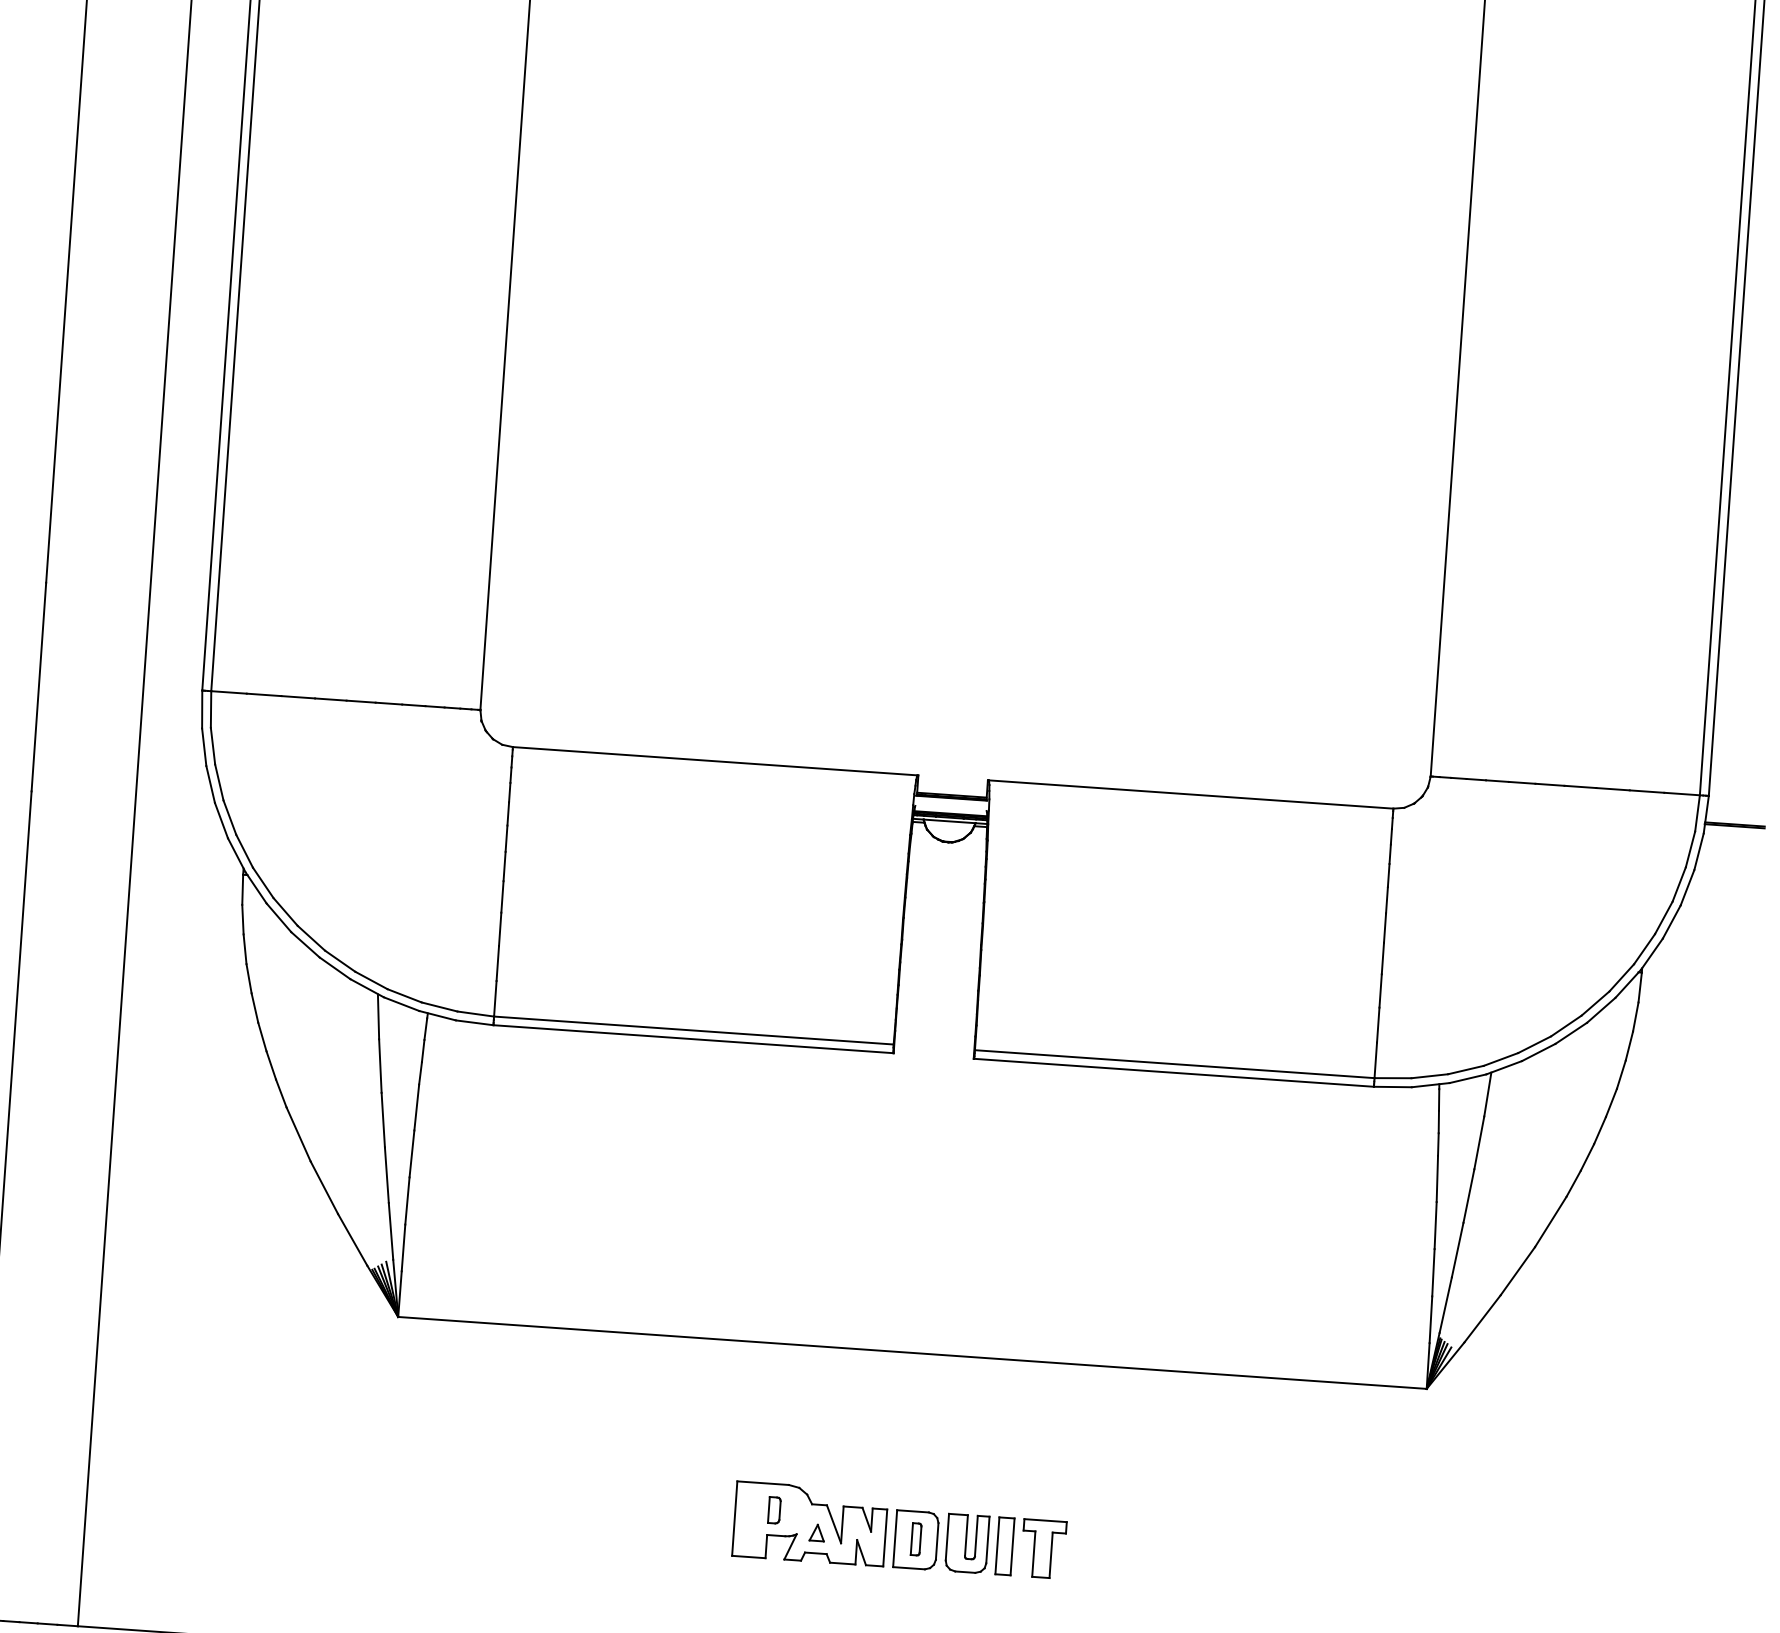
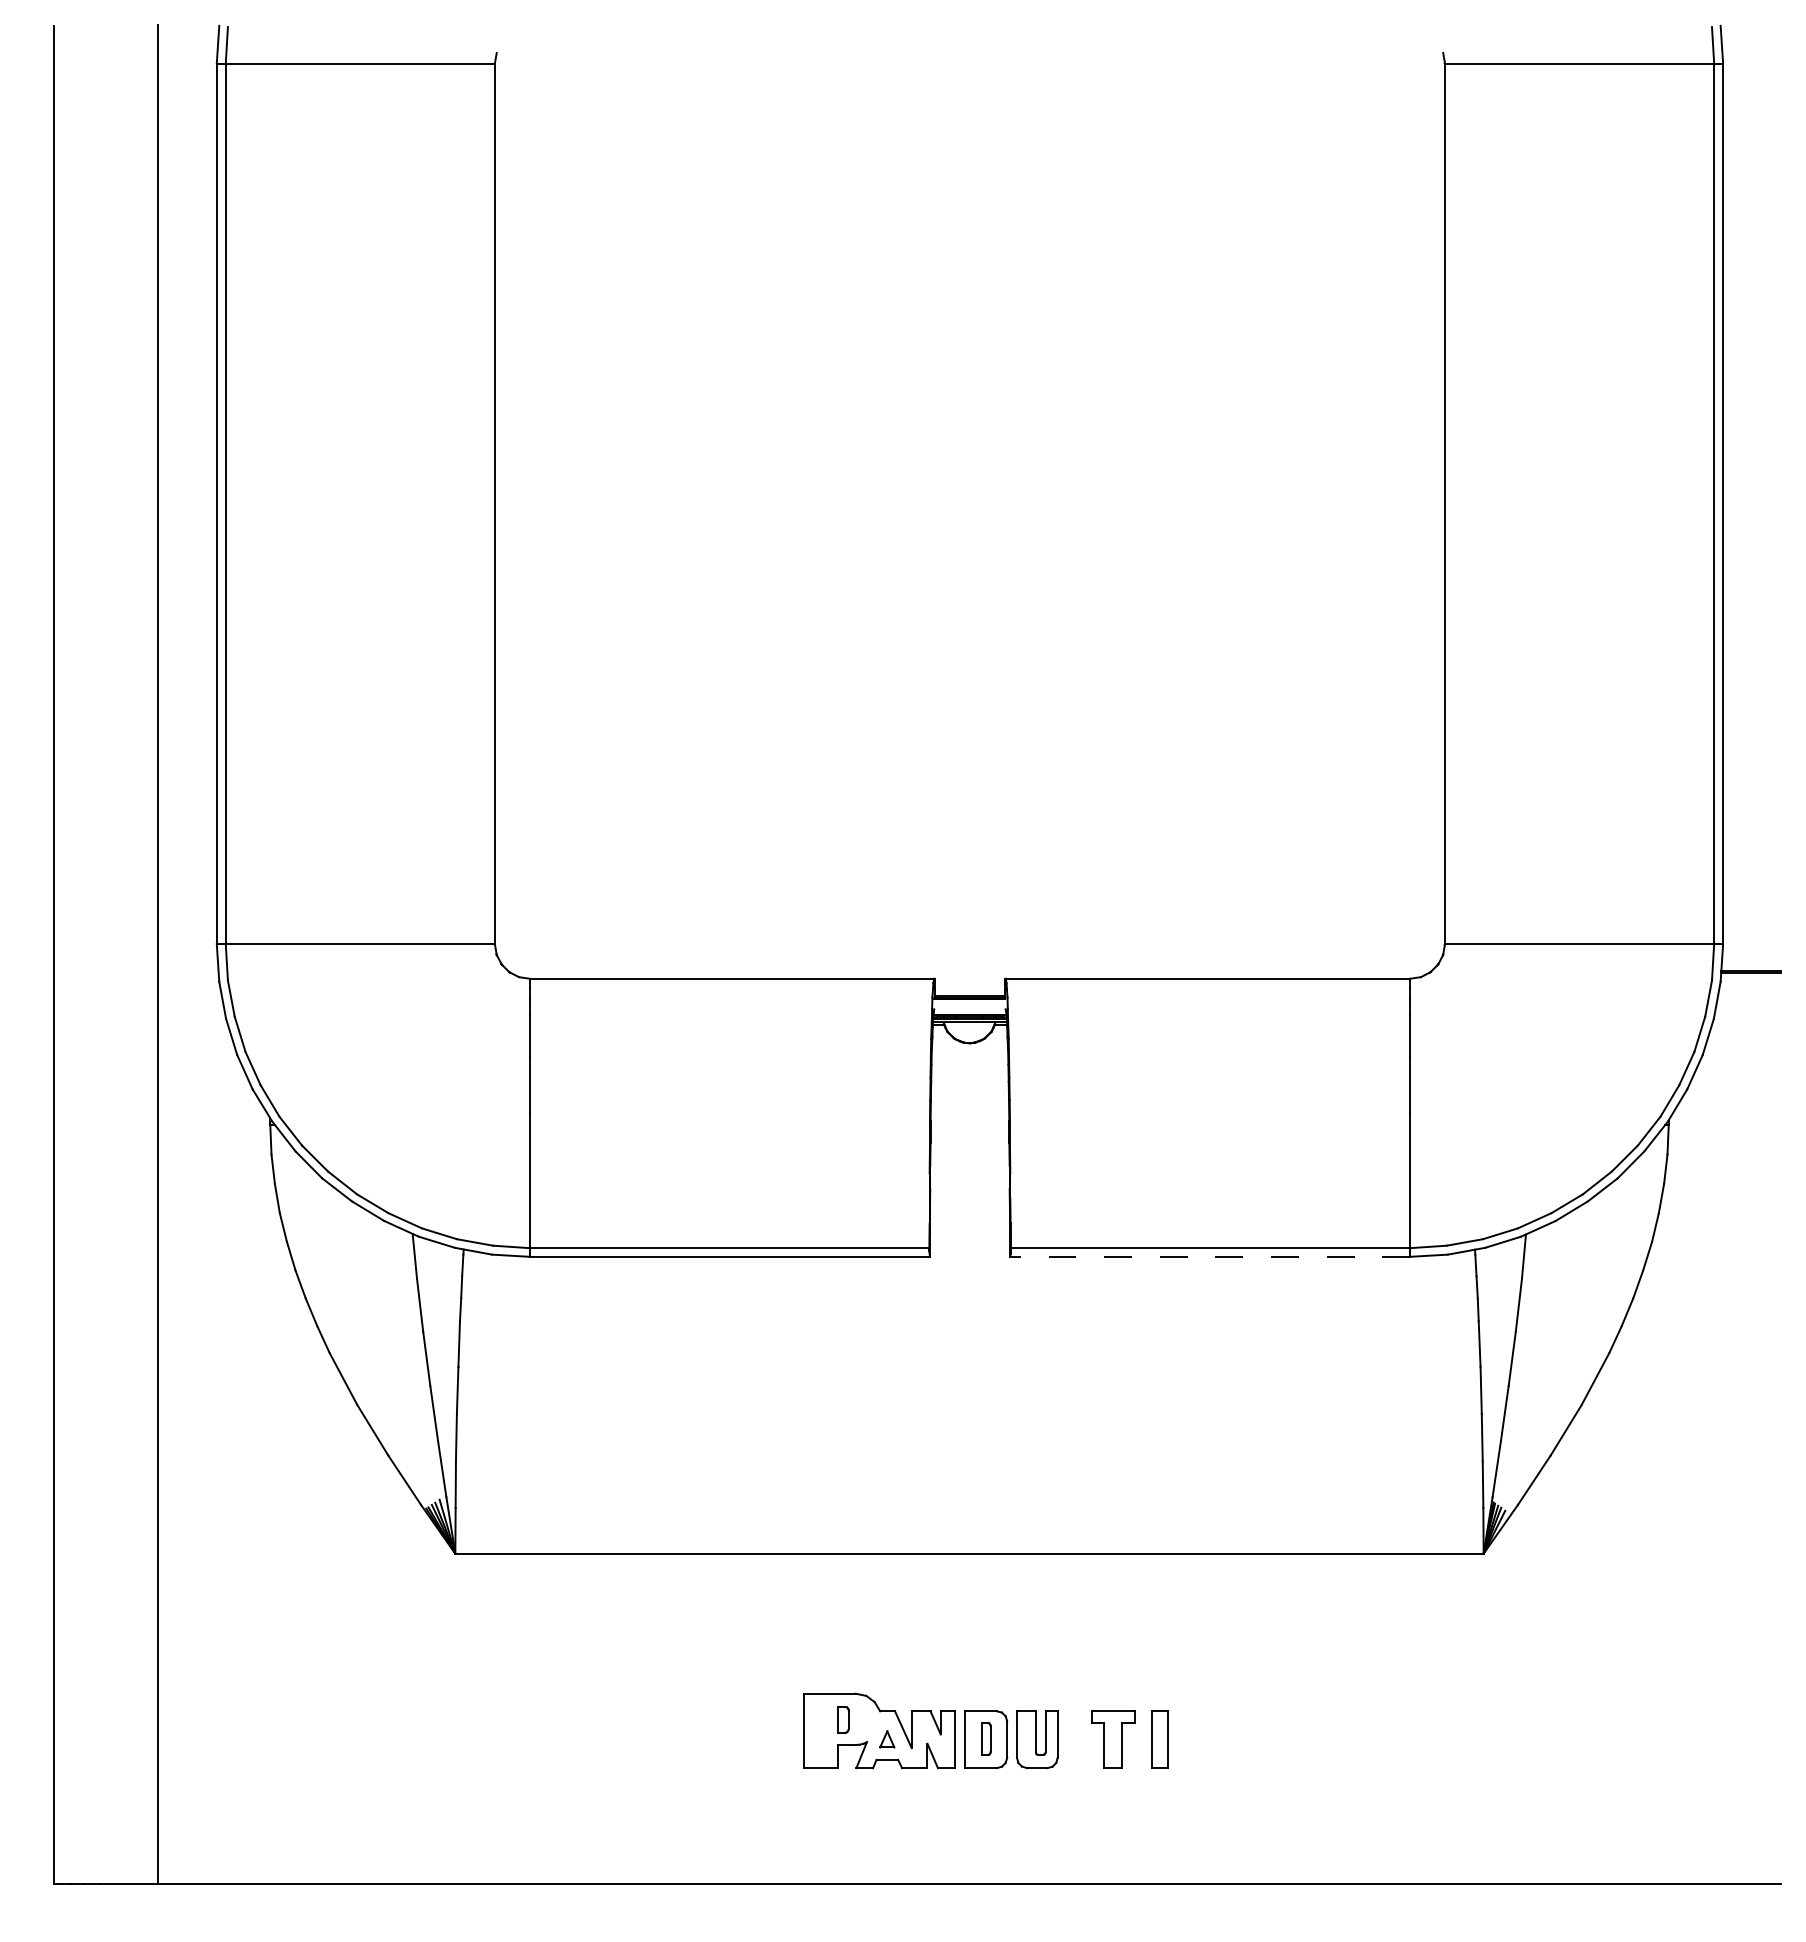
line: (1174, 1072) -> (1210, 1256), solid -> dashed
part: (1004, 1546) -> (1159, 1739), moved

